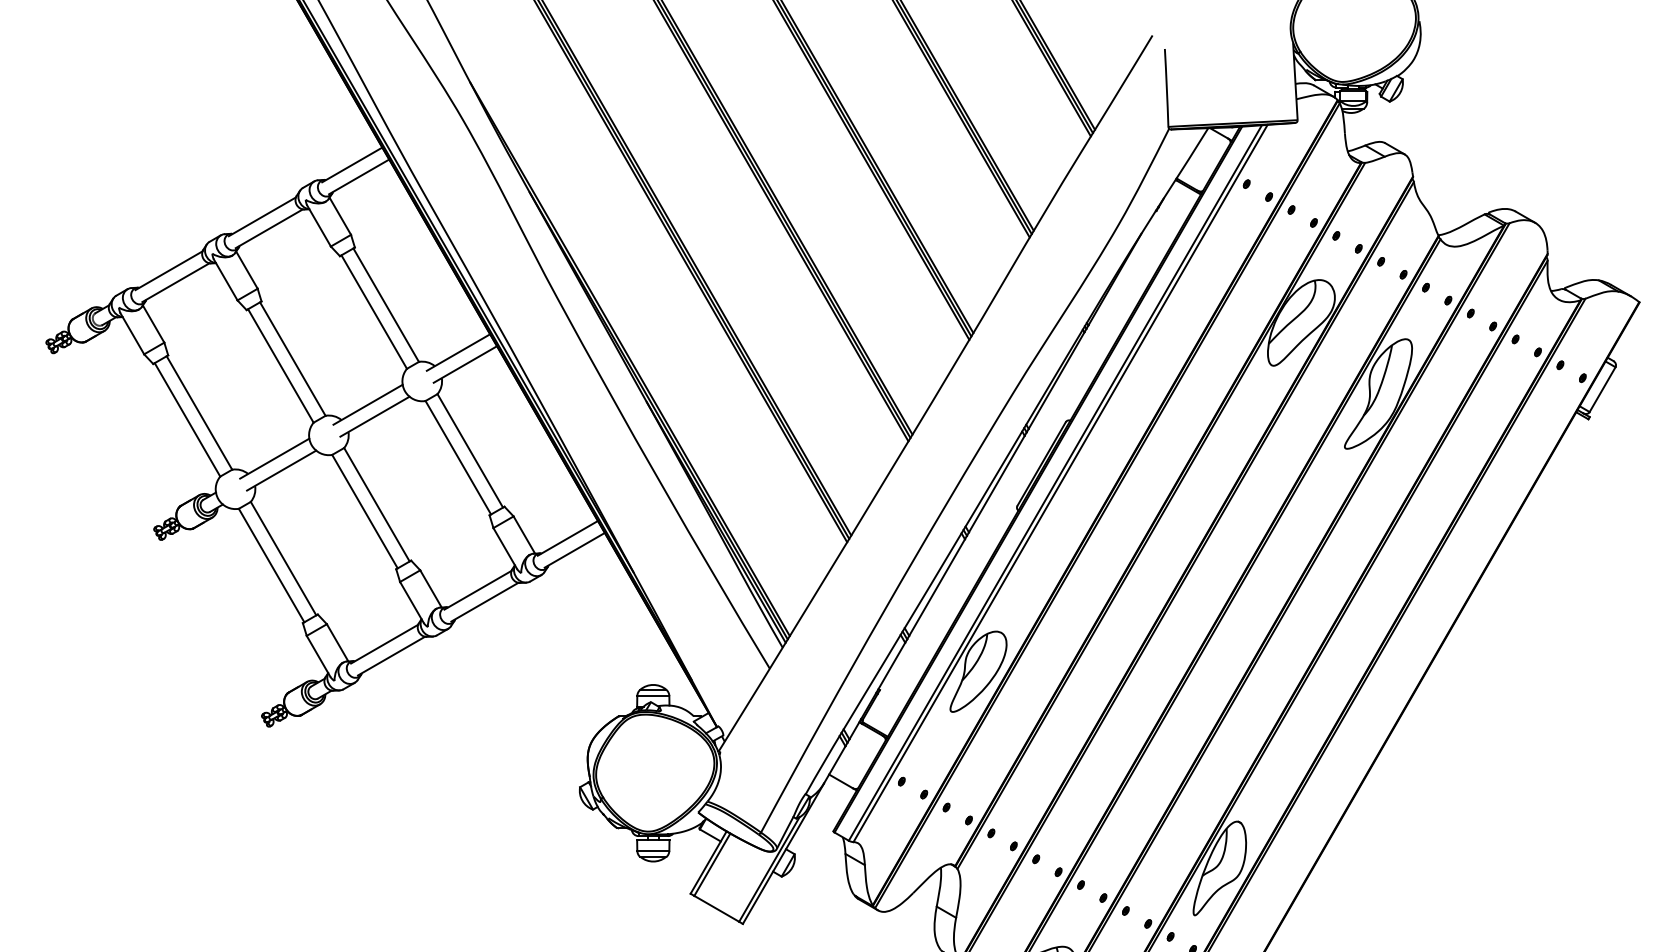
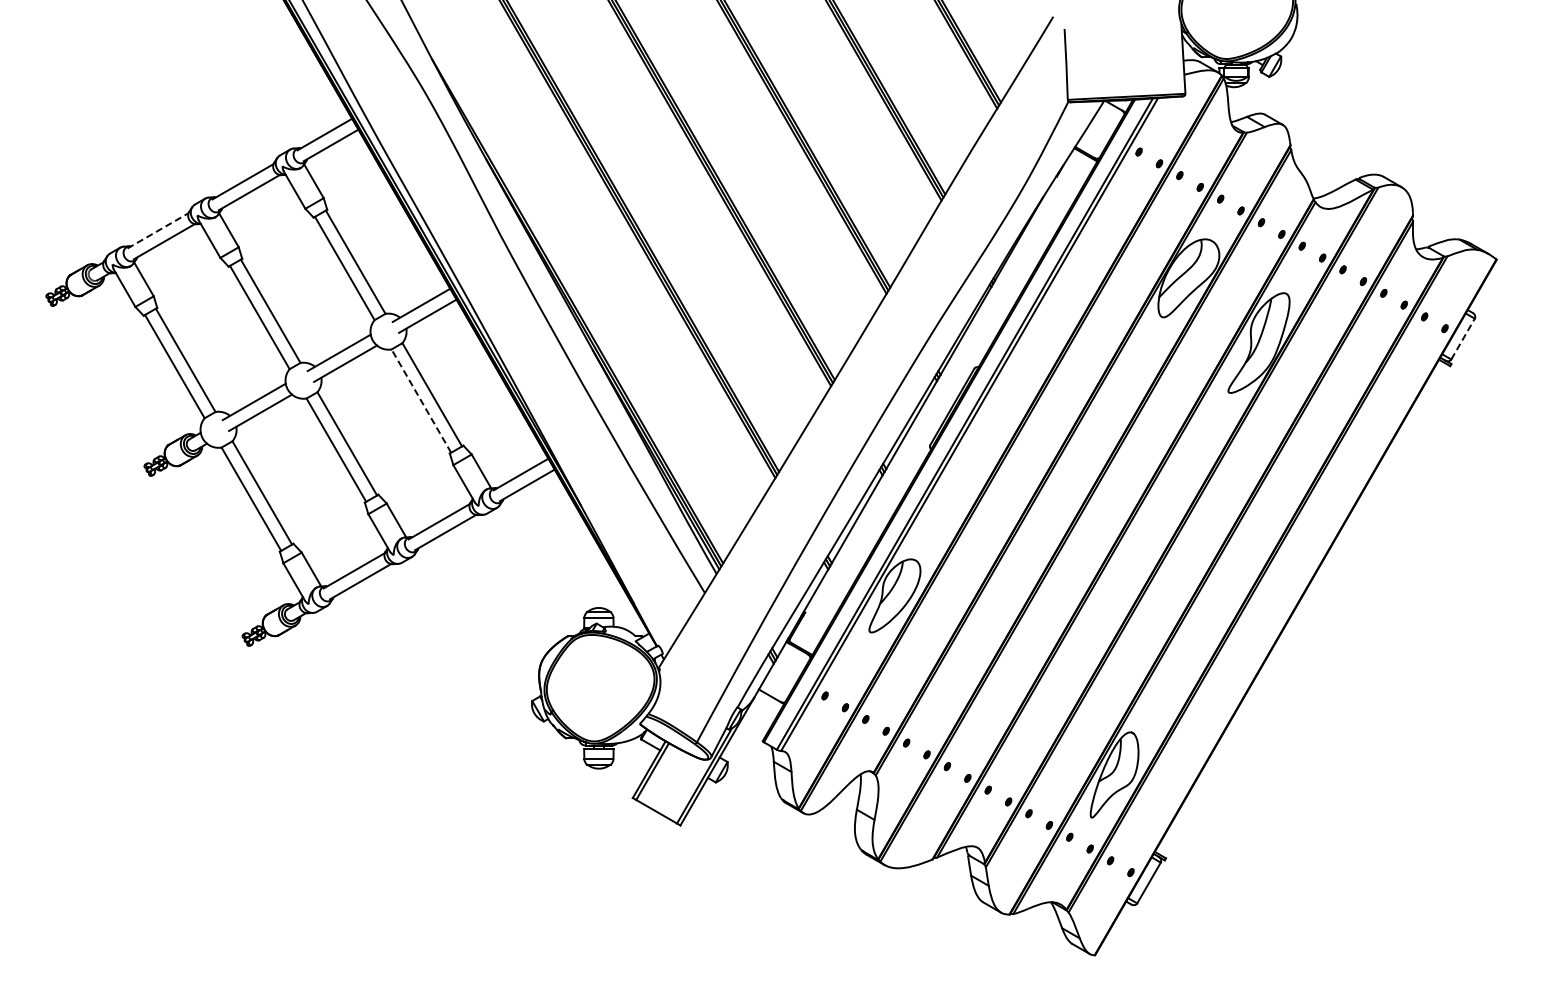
line: (169, 270) -> (158, 230), solid -> dashed
line: (1603, 390) -> (1463, 339), solid -> dashed
line: (458, 458) -> (421, 401), solid -> dashed

